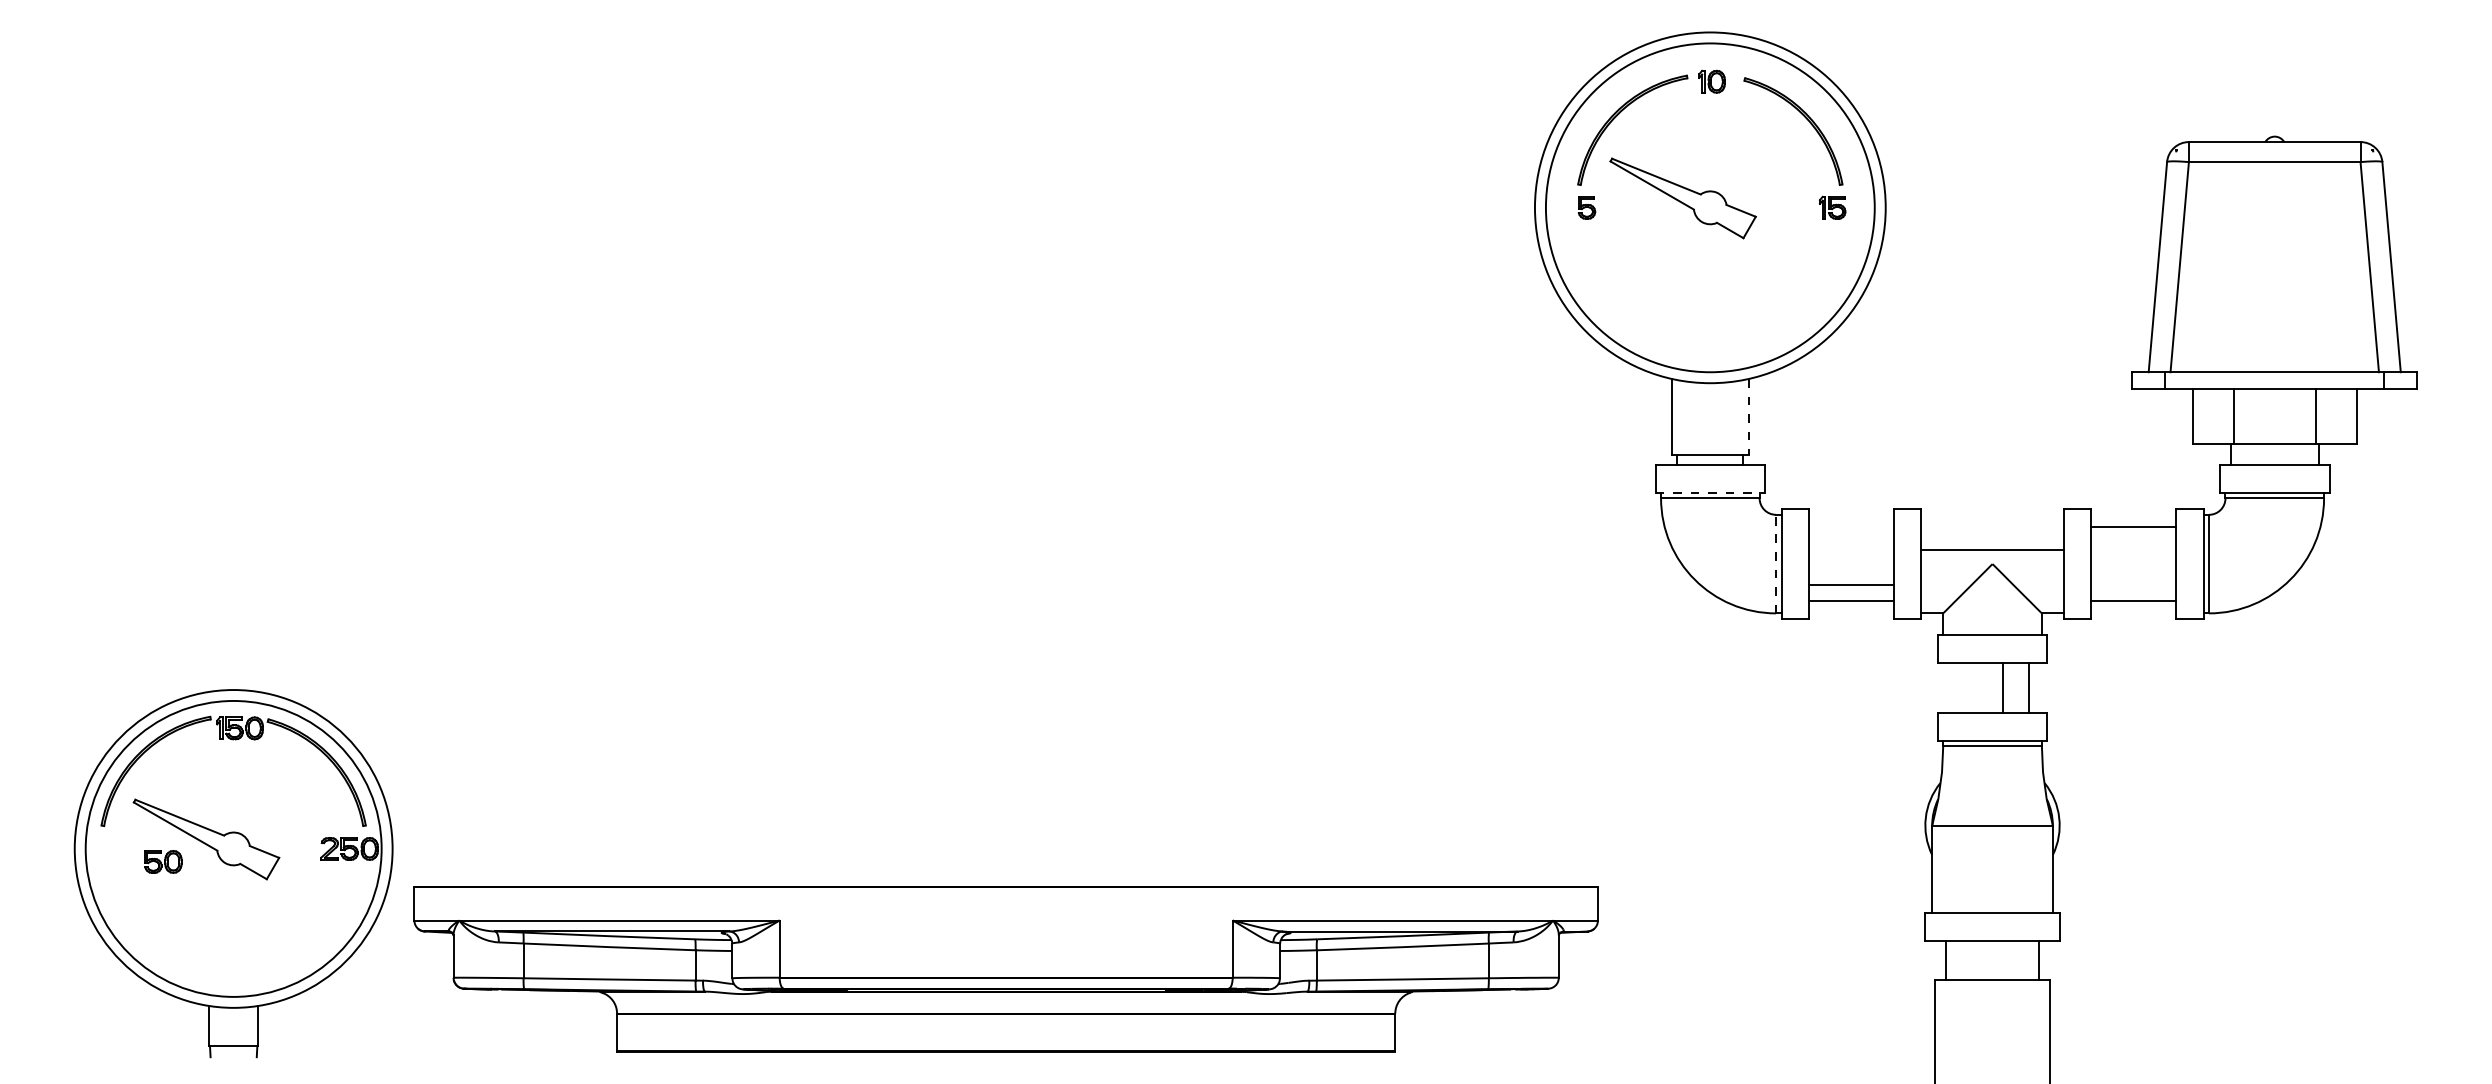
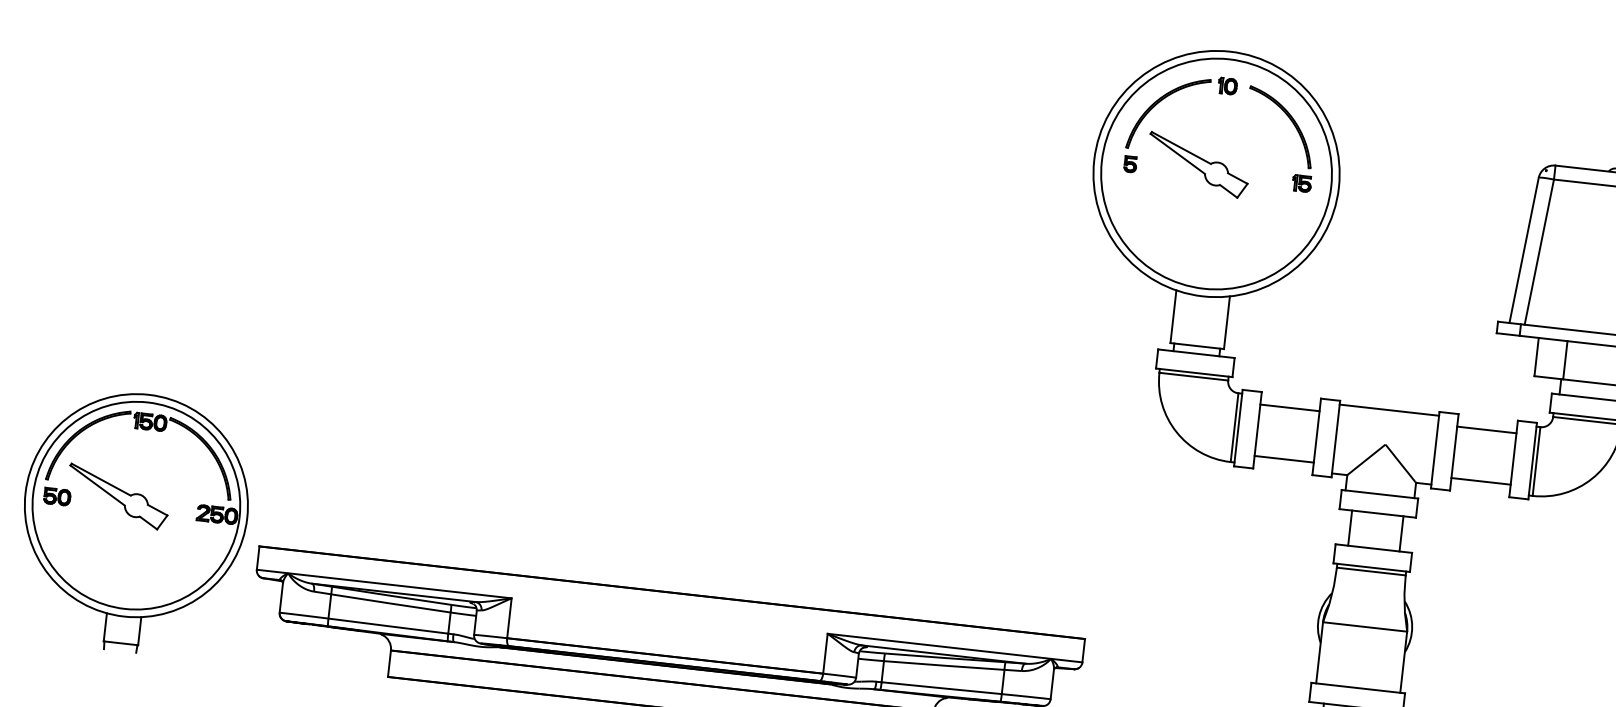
line: (1748, 416) -> (1226, 322), dashed -> solid
line: (1710, 492) -> (1194, 372), dashed -> solid
line: (1992, 549) -> (1389, 410), moved
line: (1776, 563) -> (1234, 427), dashed -> solid
line: (1850, 585) -> (1289, 407), moved
line: (2002, 687) -> (1350, 527), moved
part: (163, 861) -> (57, 496), moved

